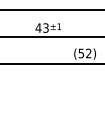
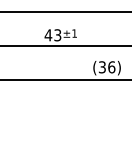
text: (85, 53) -> (107, 67), (52) -> (36)

